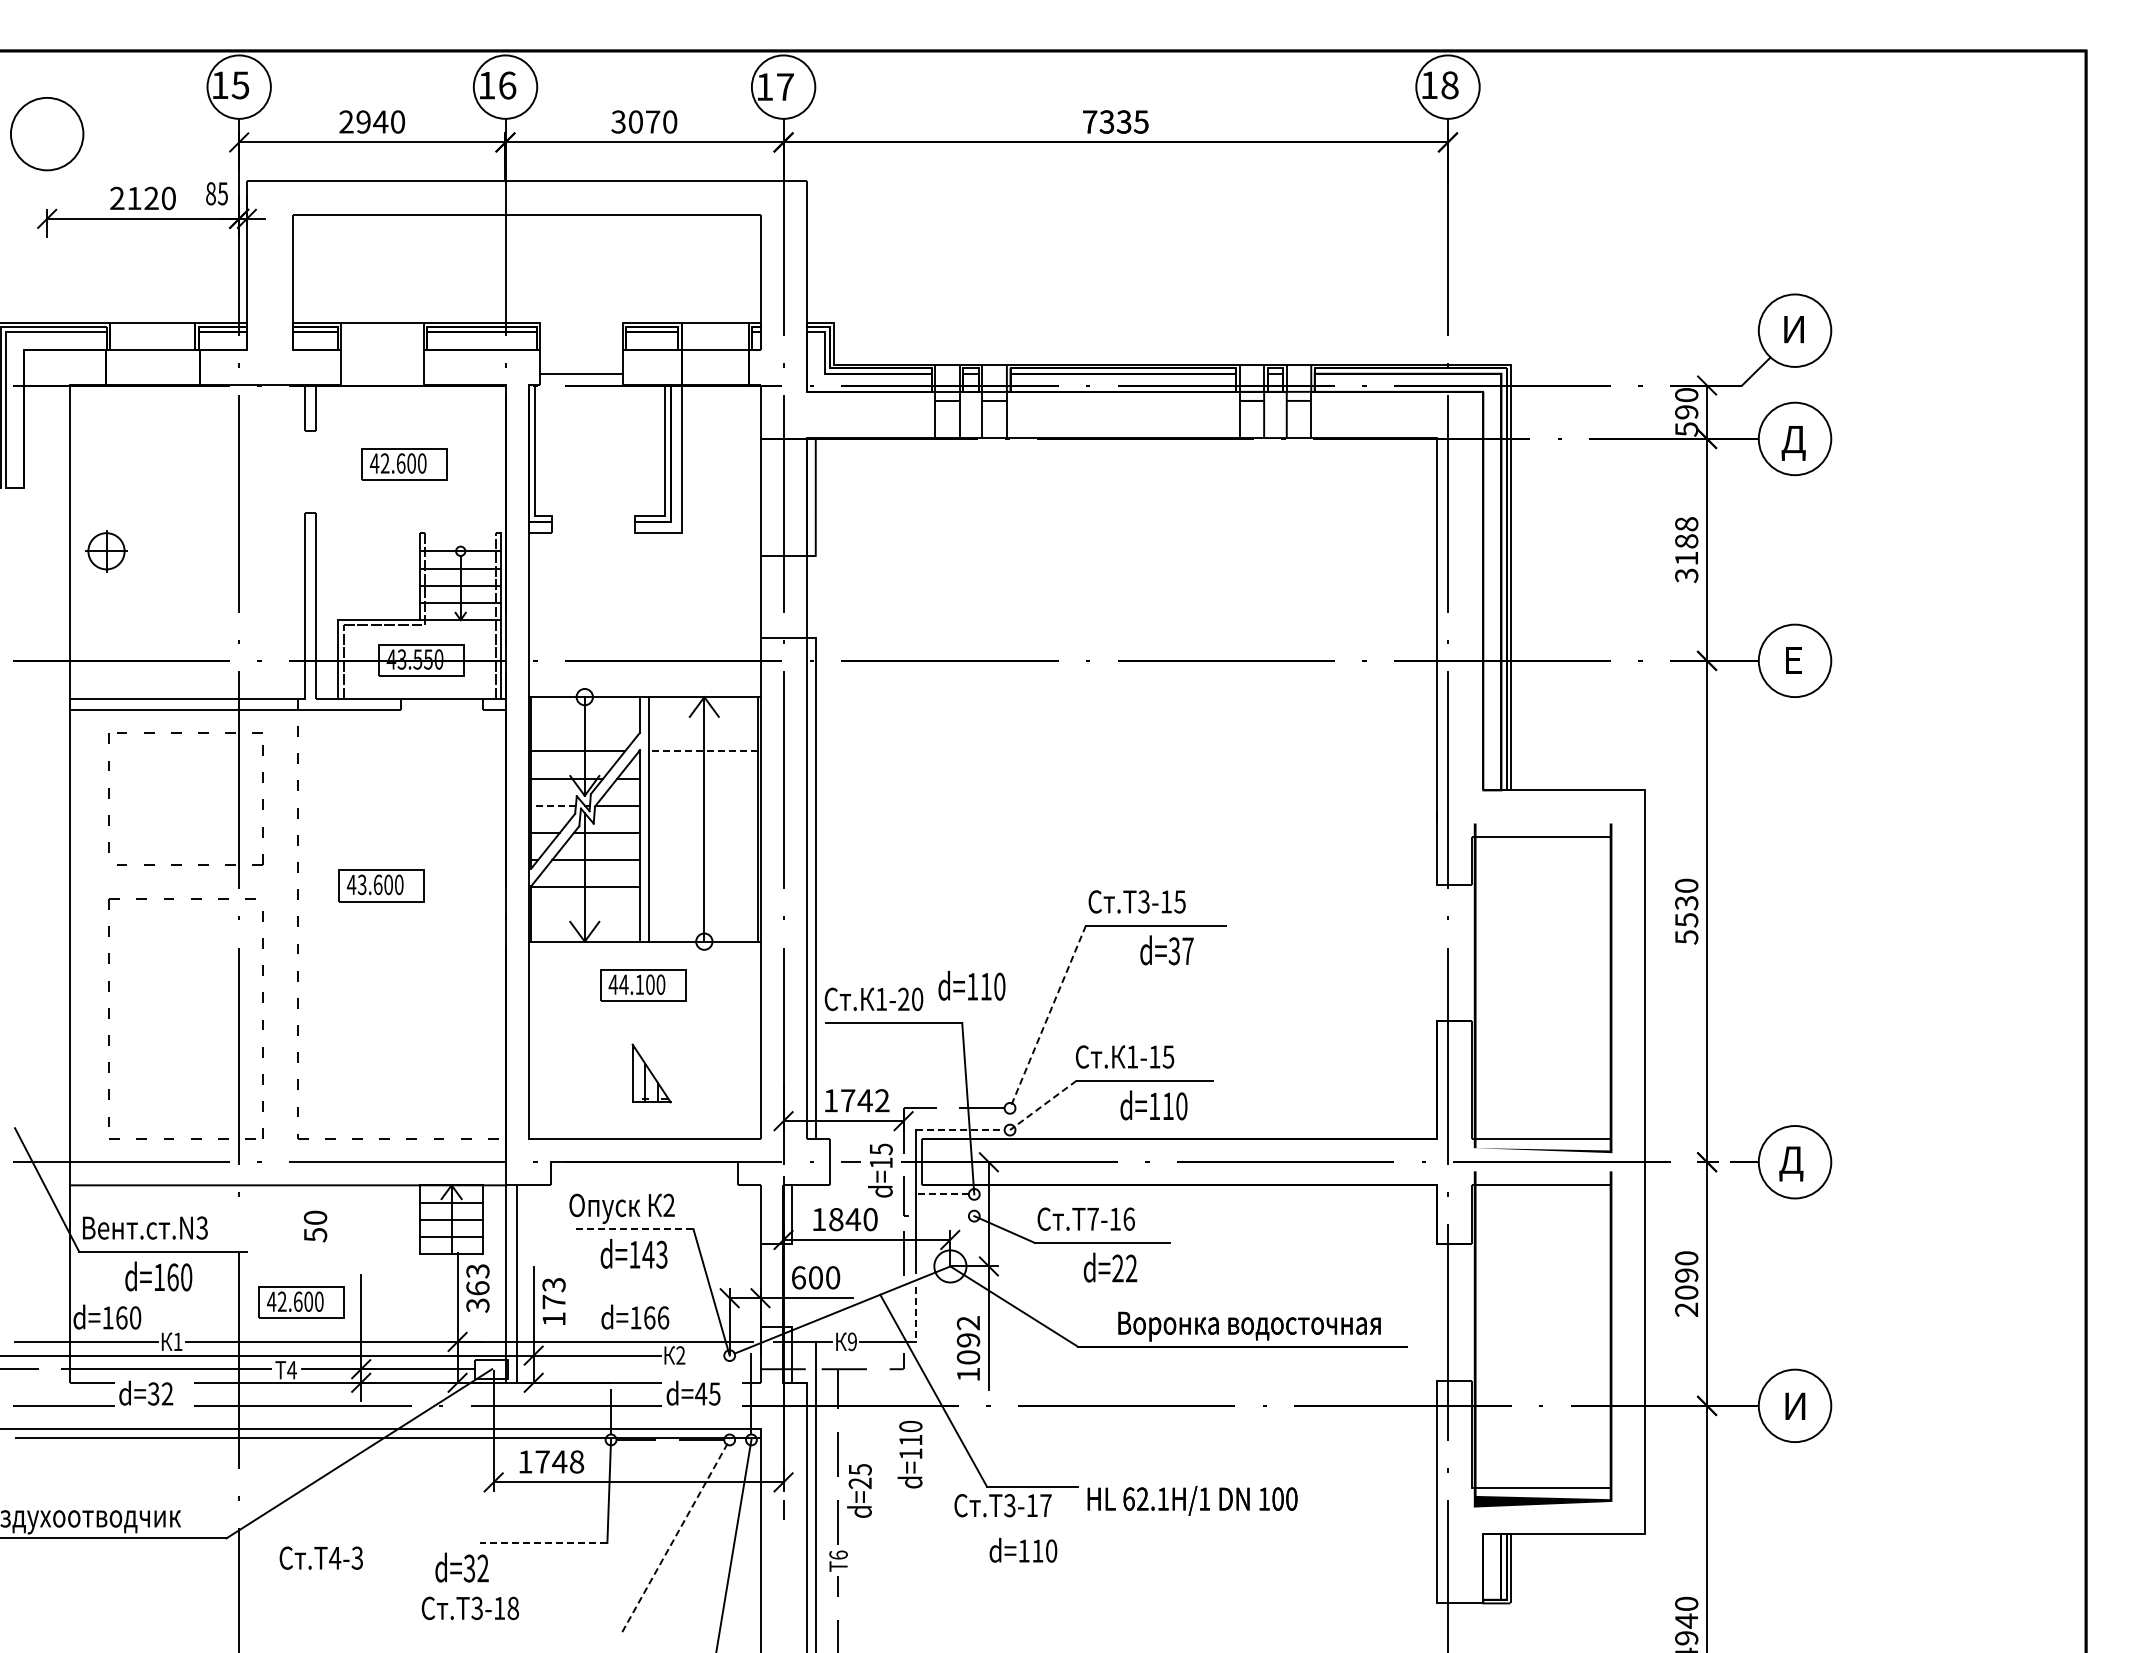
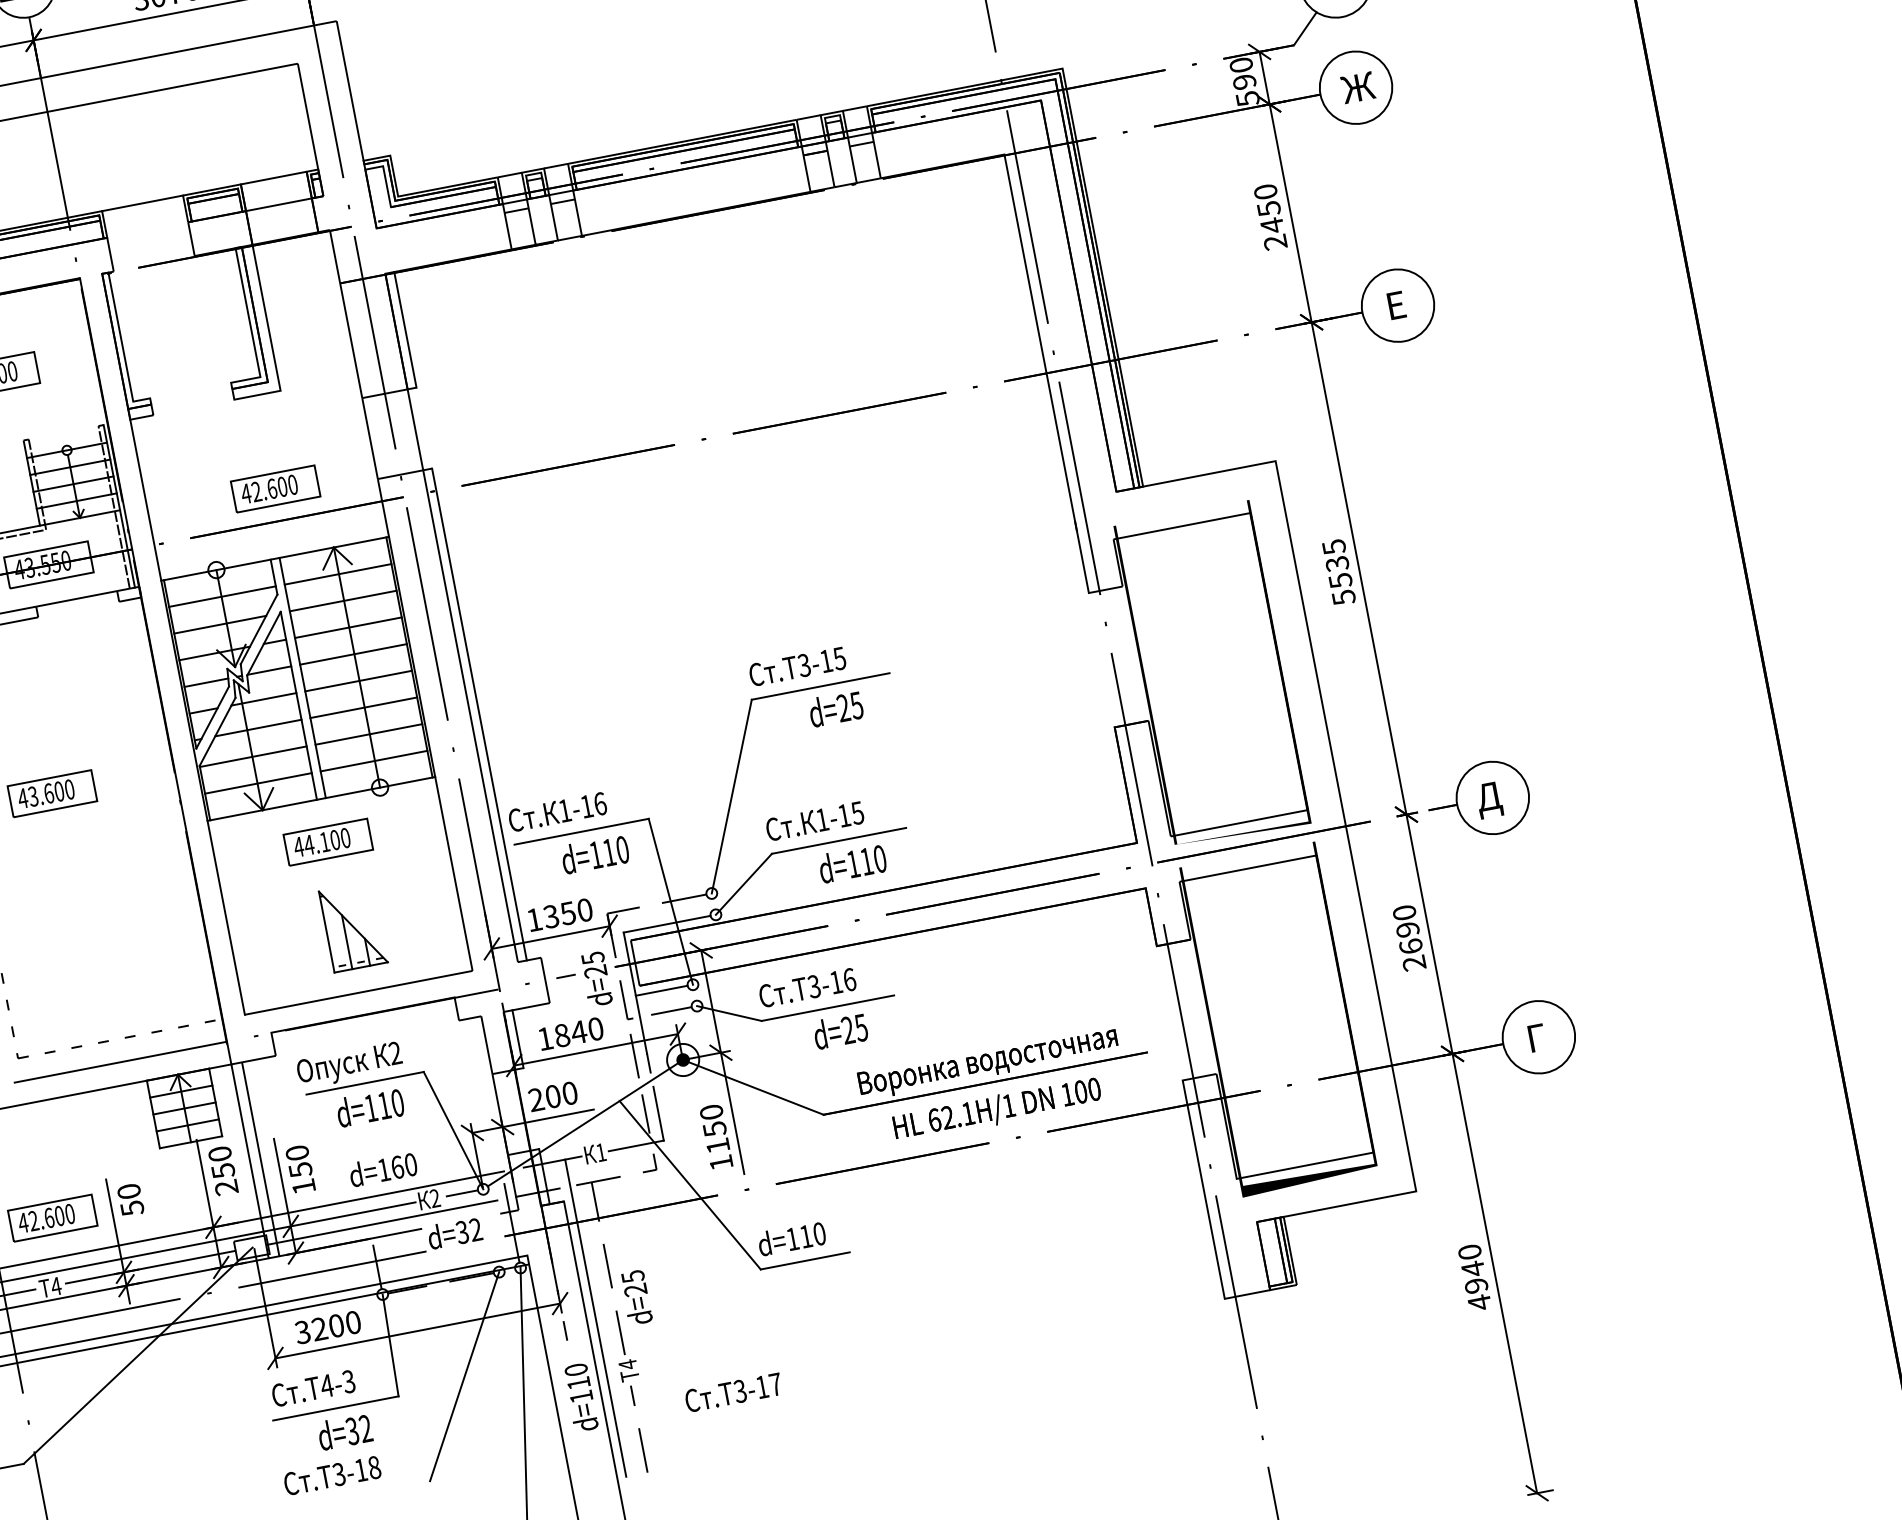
line: (581, 374) -> (142, 203), moved
text: (1797, 442) -> (1359, 90), Д -> Ж
text: (1686, 550) -> (1270, 217), 3188 -> 2450
part: (658, 628) -> (275, 488), added
line: (585, 724) -> (222, 596), added
line: (703, 724) -> (338, 574), added
line: (702, 751) -> (342, 601), dashed -> solid
line: (703, 778) -> (348, 627), added
line: (553, 805) -> (206, 682), dashed -> solid
line: (703, 805) -> (353, 654), added
line: (703, 832) -> (358, 680), added
line: (703, 860) -> (363, 708), added
text: (1686, 885) -> (1333, 546), 5530 -> 5535
line: (703, 887) -> (369, 734), added
line: (585, 914) -> (258, 783), added
line: (703, 914) -> (374, 761), added
text: (1180, 951) -> (849, 707), d=37 -> d=25
text: (971, 985) -> (594, 854), moved
text: (910, 998) -> (593, 804), 1-20 -> 1-16
line: (1048, 1017) -> (732, 797), dashed -> solid
part: (651, 1073) -> (353, 927), size x1.43
text: (864, 1100) -> (567, 913), 1742 -> 1350
line: (1042, 1105) -> (743, 884), dashed -> solid
line: (960, 1130) -> (667, 924), dashed -> solid
text: (880, 1162) -> (594, 971), d=15 -> d=25
line: (942, 1194) -> (661, 990), dashed -> solid
line: (947, 1216) -> (670, 1011), added
text: (1092, 1218) -> (813, 986), 7-16 -> 3-16
text: (315, 1226) -> (130, 1200), moved
line: (633, 1229) -> (364, 1083), dashed -> solid
text: (654, 1254) -> (390, 1104), d=143 -> d=110
fill: (950, 1266) -> (683, 1060), added
text: (1131, 1268) -> (861, 1027), d=22 -> d=25
text: (798, 1277) -> (536, 1099), 600 -> 200
text: (477, 1288) -> (222, 1171), 363 -> 250
text: (1686, 1292) -> (1410, 946), 2090 -> 2690
text: (553, 1293) -> (298, 1161), 173 -> 150
line: (903, 1312) -> (645, 1114), added
line: (916, 1315) -> (659, 1114), dashed -> solid
text: (663, 1317) -> (411, 1164), d=166 -> d=160
text: (968, 1340) -> (714, 1129), 1092 -> 1150
text: (852, 1341) -> (601, 1152), 9 -> 1
line: (708, 1355) -> (462, 1193), added
line: (624, 1369) -> (382, 1222), added
text: (707, 1393) -> (468, 1230), d=45 -> d=32
text: (1795, 1405) -> (1539, 1036), И -> Г
text: (909, 1454) -> (580, 1397), moved
text: (551, 1461) -> (328, 1326), 1748 -> 3200
text: (1192, 1500) -> (997, 1109), moved
text: (1002, 1505) -> (733, 1392), moved
line: (676, 1535) -> (465, 1376), dashed -> solid
line: (543, 1542) -> (335, 1408), dashed -> solid
text: (1023, 1549) -> (791, 1237), moved
text: (838, 1555) -> (627, 1365), 6 -> 4
text: (320, 1557) -> (312, 1388), moved
text: (461, 1567) -> (344, 1431), moved
text: (469, 1608) -> (331, 1476), moved

